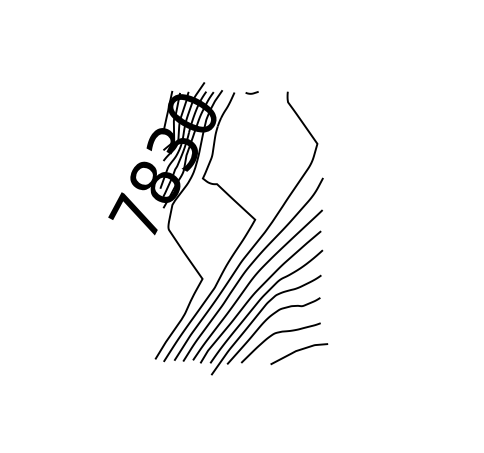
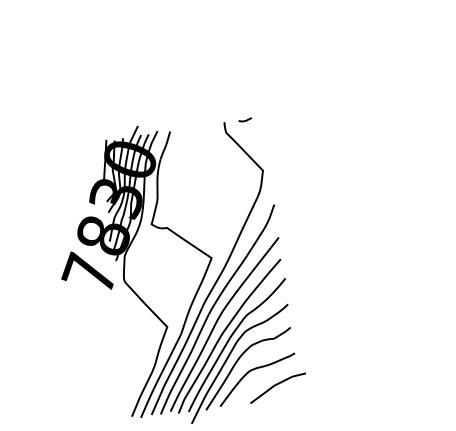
curve: (251, 92) -> (244, 119), moved

